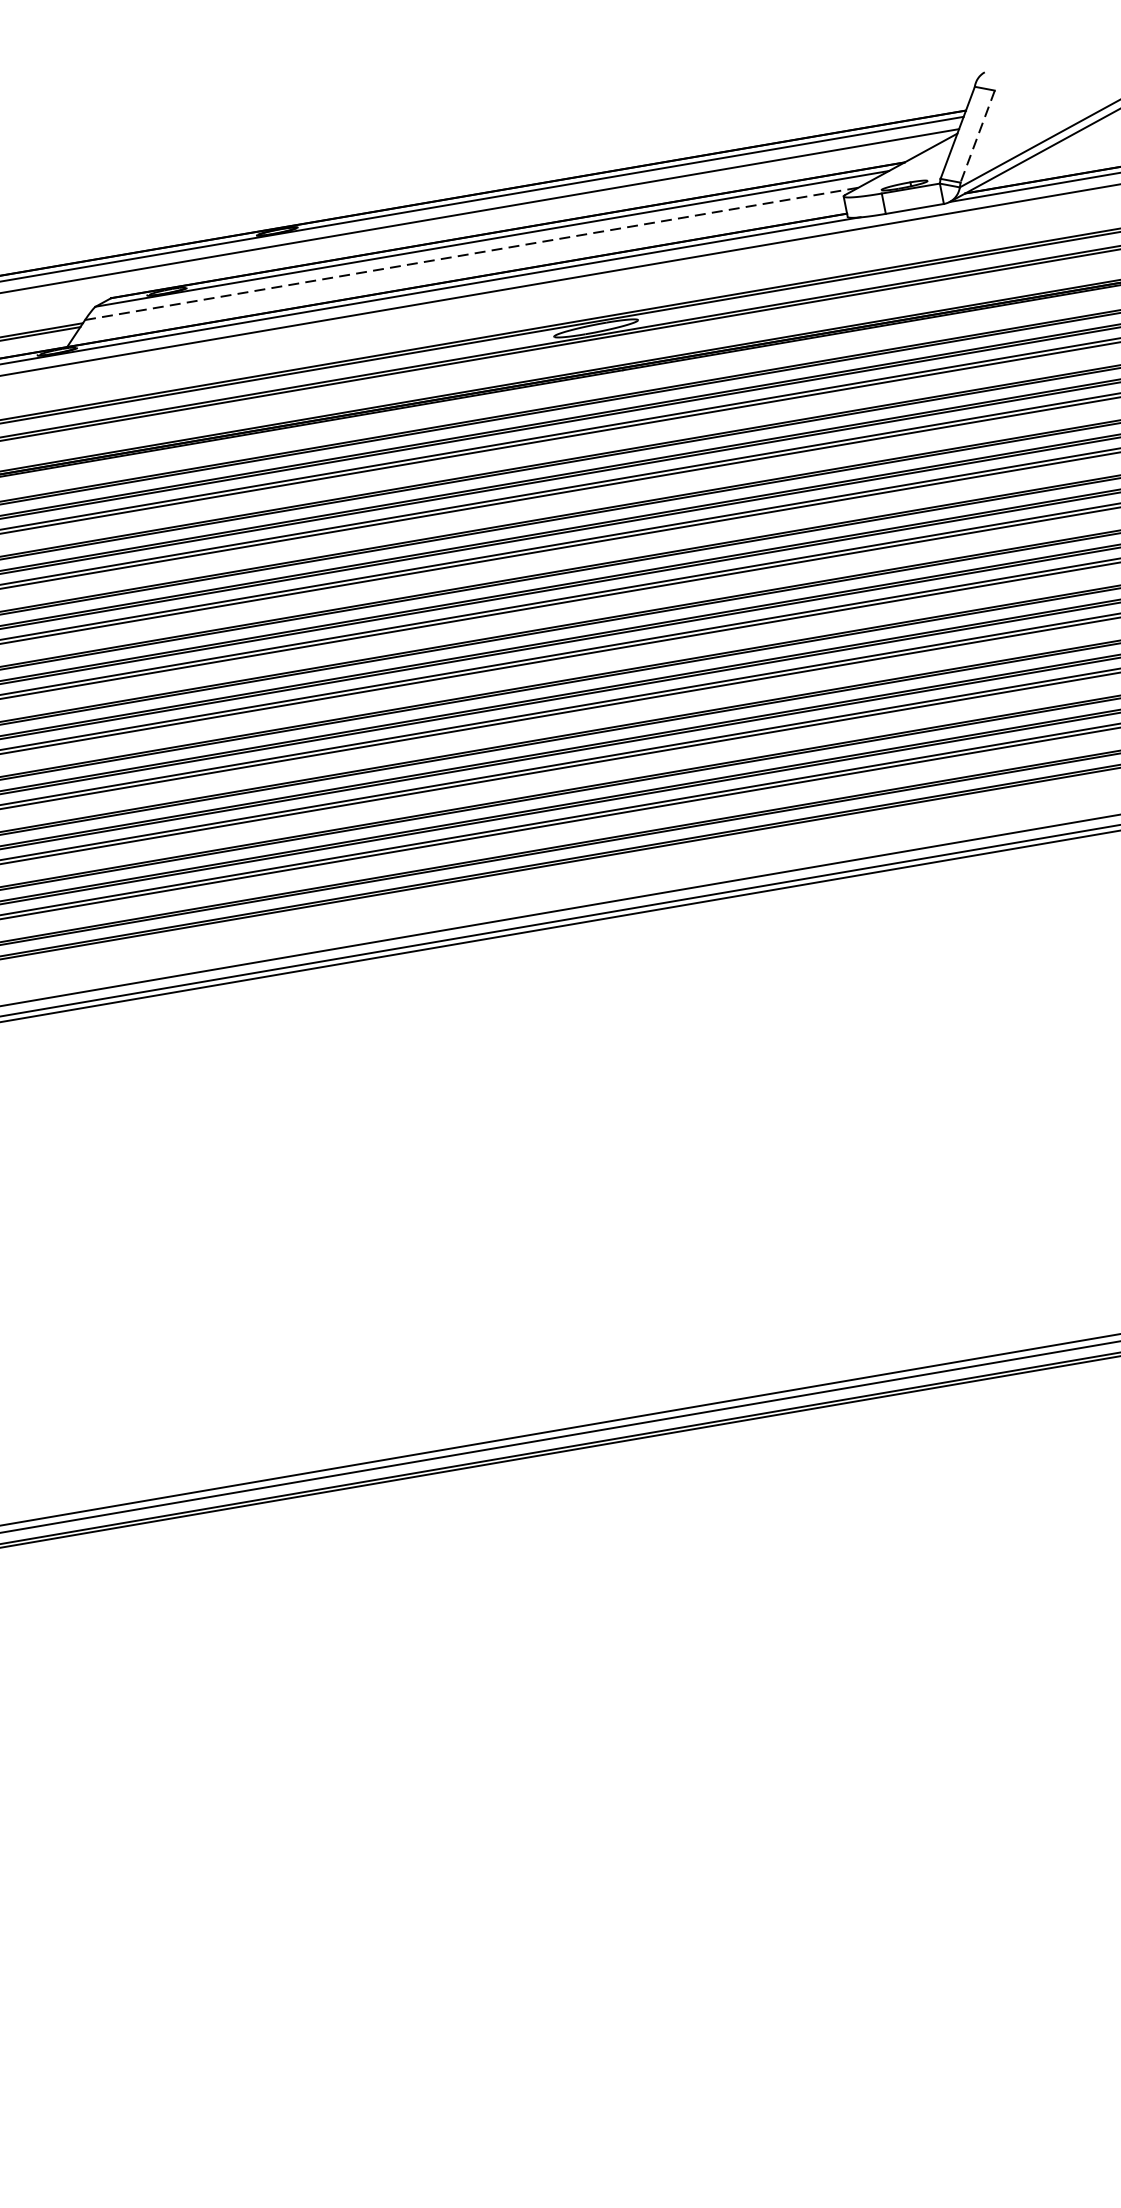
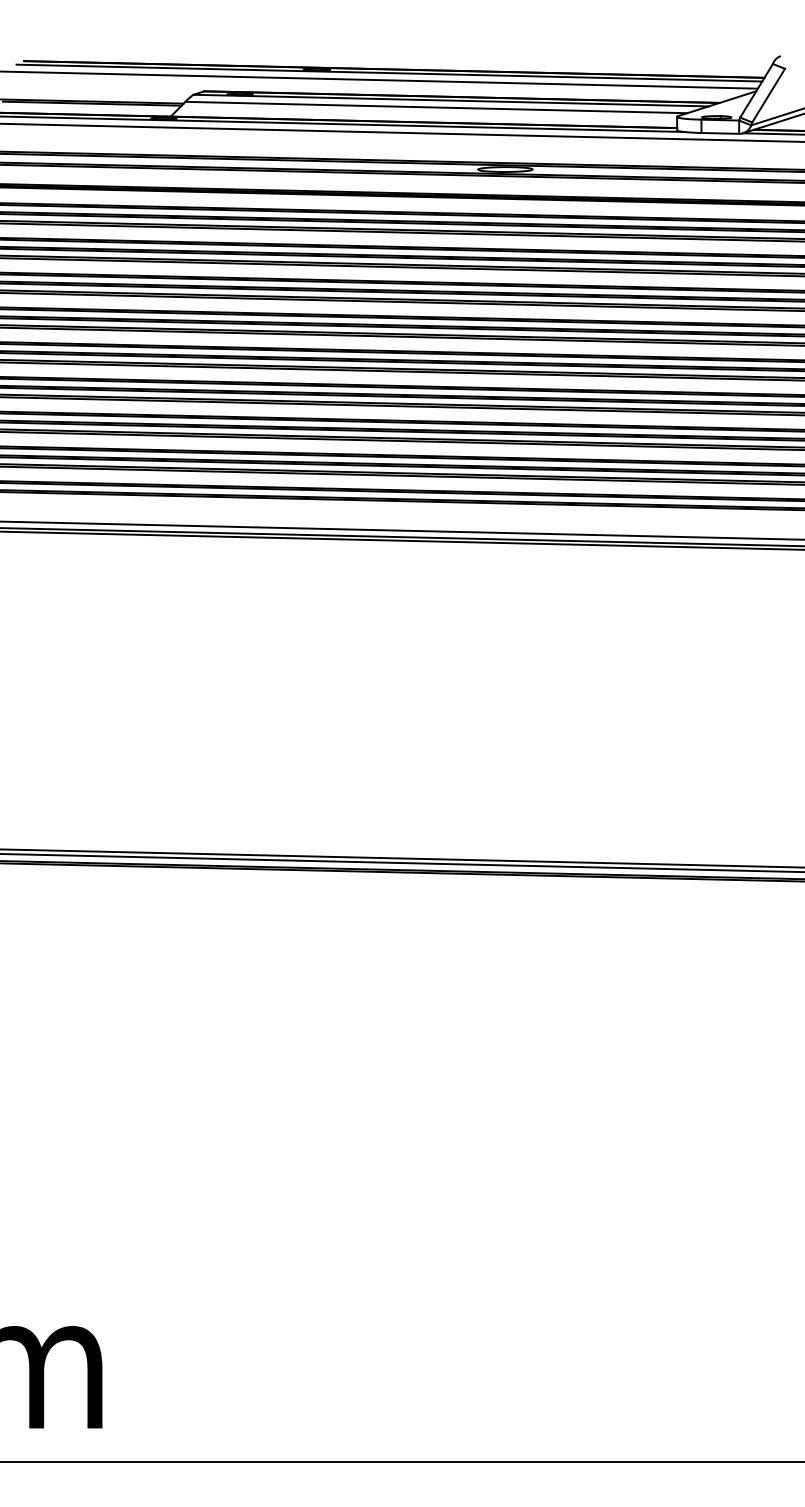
line: (977, 137) -> (768, 96), dashed -> solid
line: (471, 253) -> (436, 107), dashed -> solid

